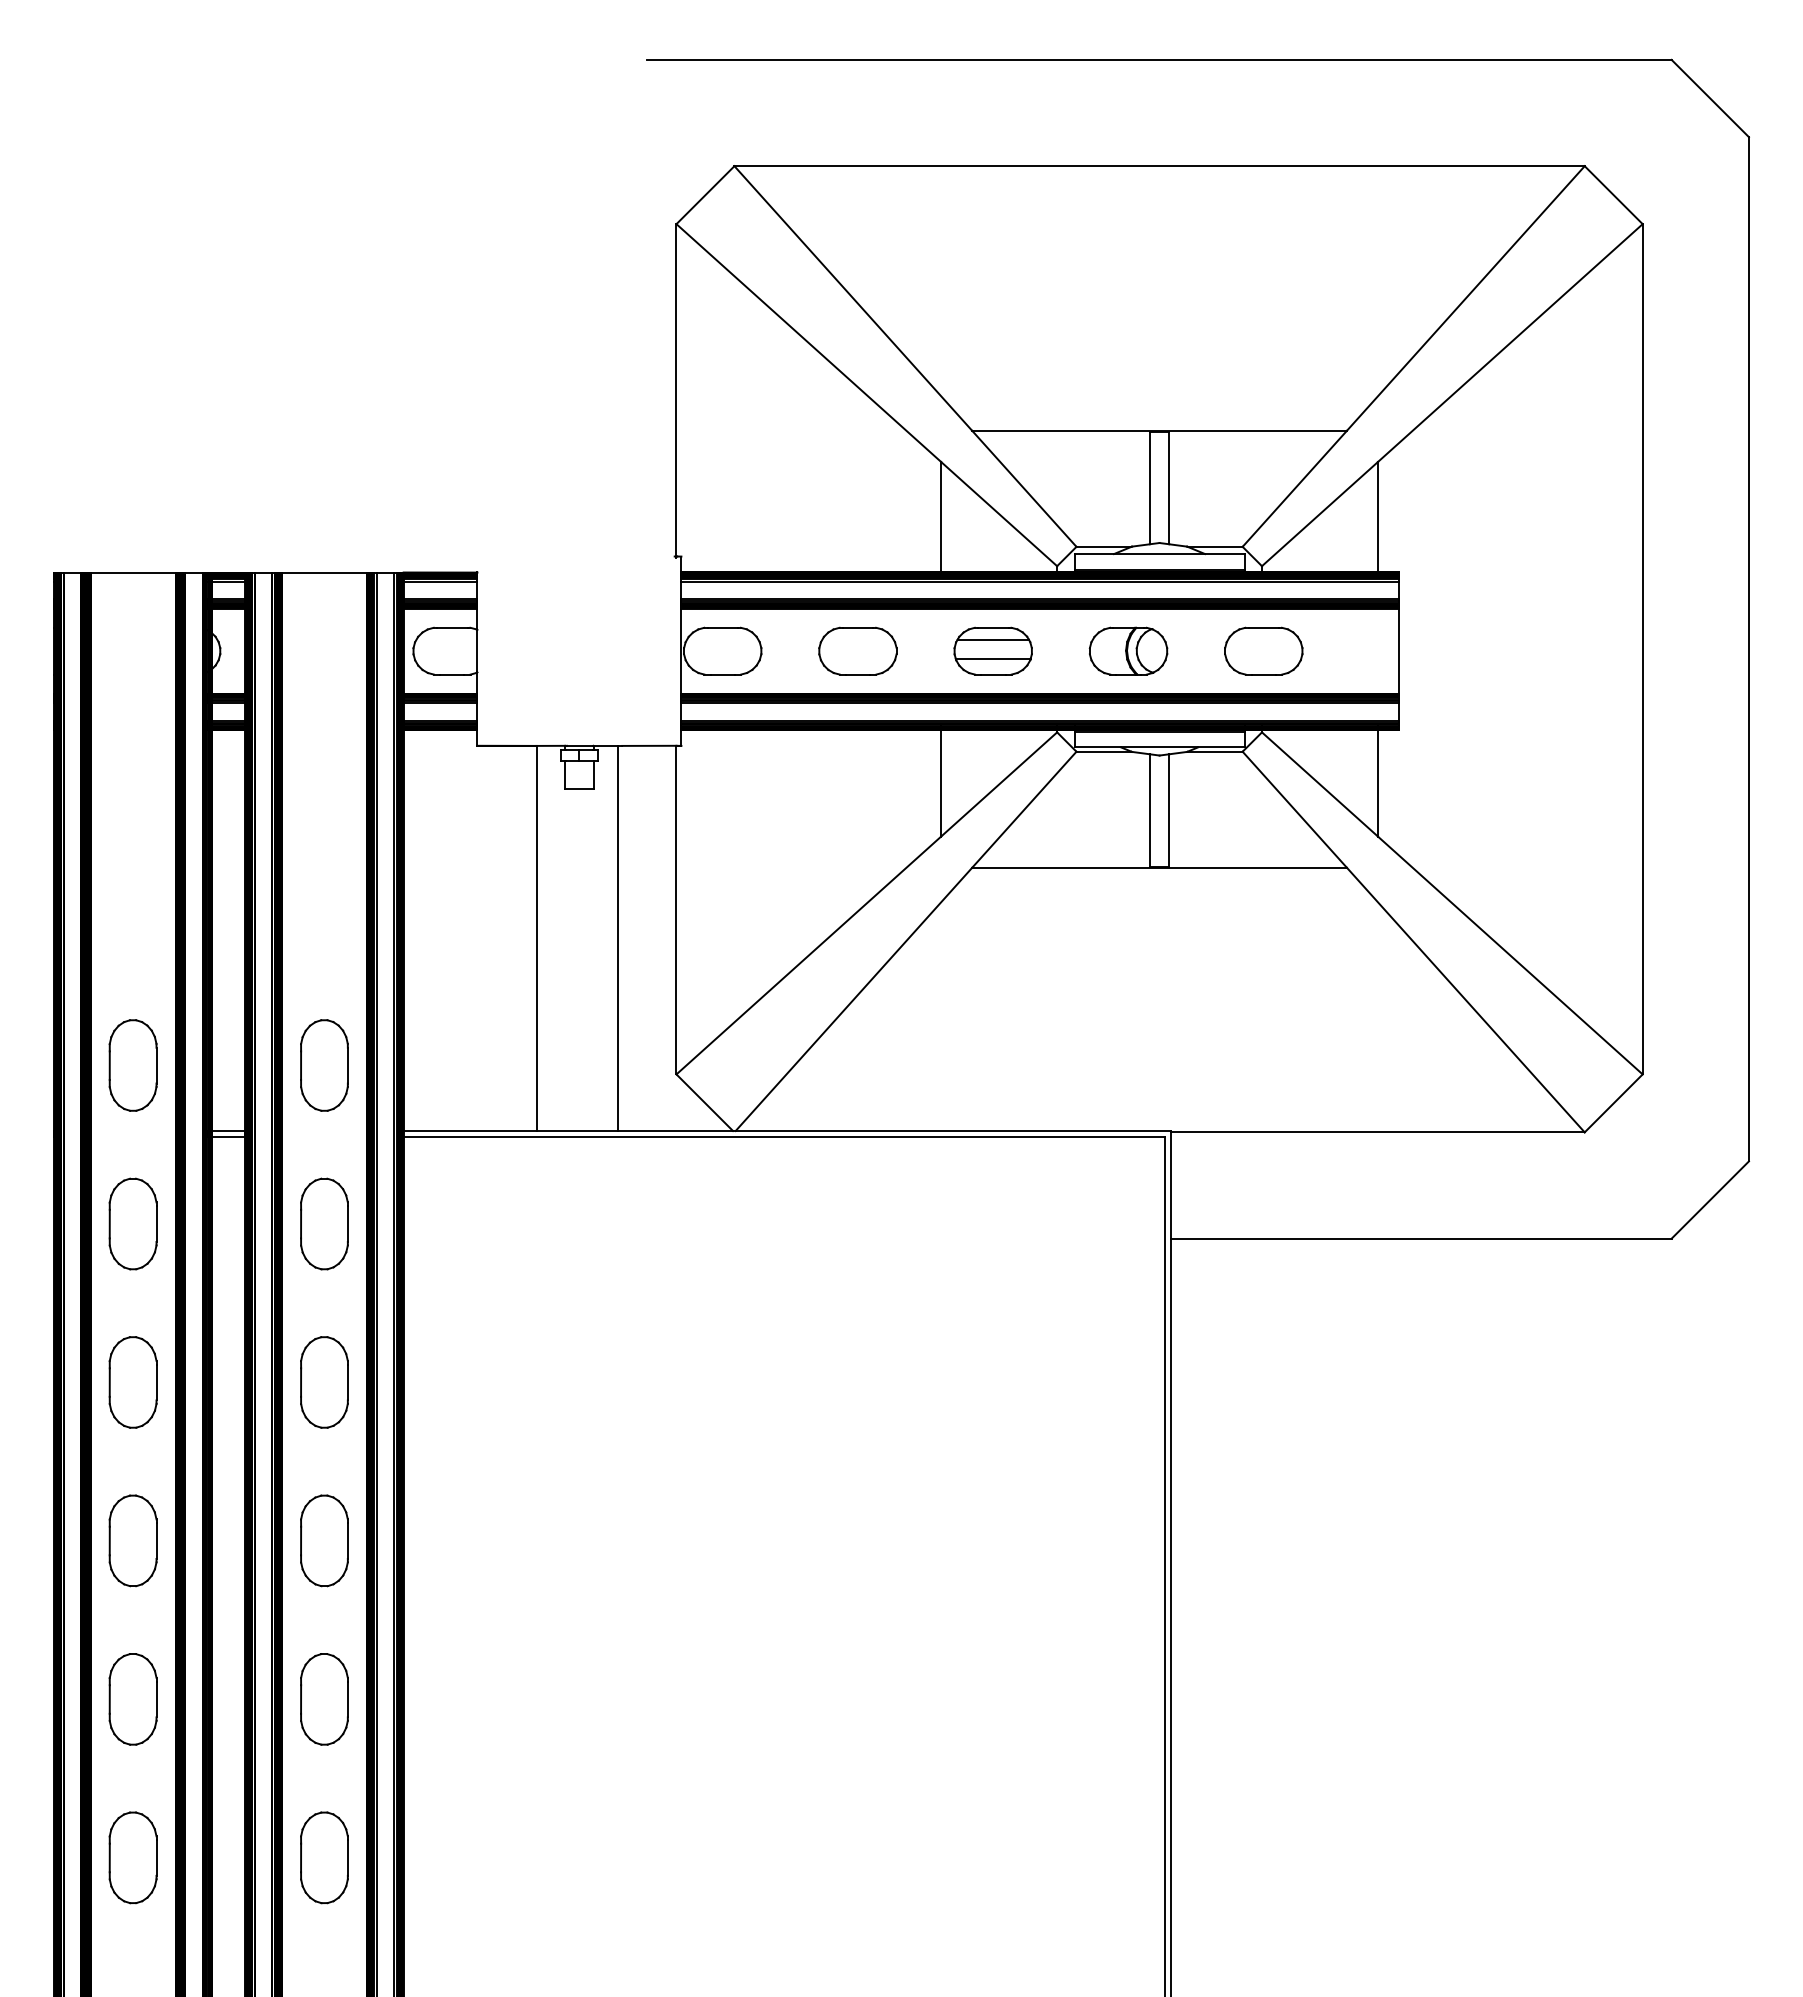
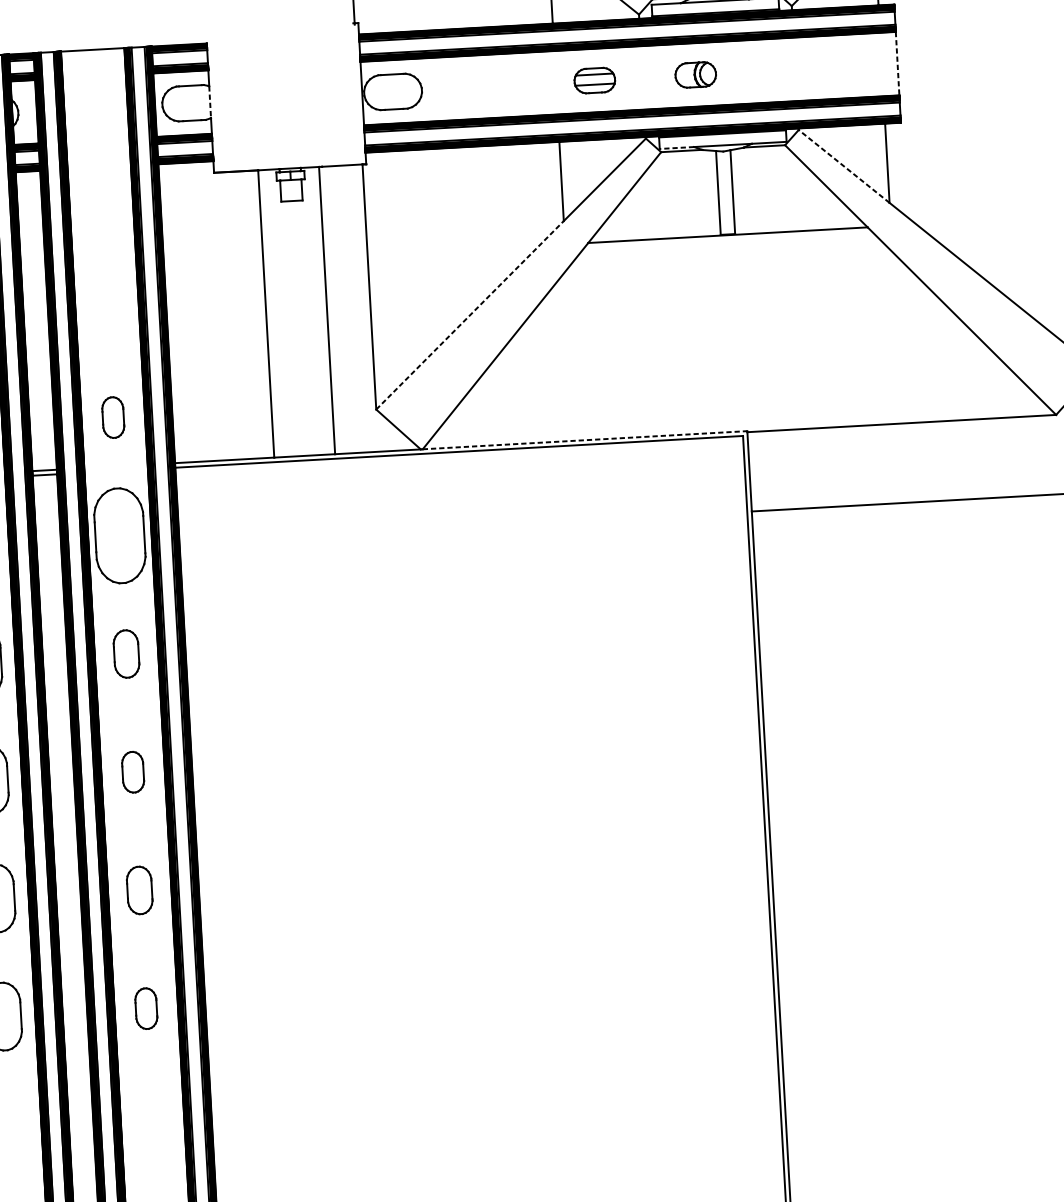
part: (857, 650) -> (493, 85), removed
part: (992, 650) -> (594, 80), size x0.7
part: (1128, 650) -> (695, 74), size x0.7
part: (1263, 650) -> (796, 68), removed
line: (477, 651) -> (210, 102), solid -> dashed
line: (1399, 651) -> (897, 63), solid -> dashed
line: (1097, 747) -> (676, 148), solid -> dashed
line: (1319, 784) -> (843, 166), solid -> dashed
line: (808, 955) -> (469, 315), solid -> dashed
part: (324, 1065) -> (113, 417), size x0.6
line: (953, 1131) -> (585, 440), solid -> dashed
part: (324, 1223) -> (119, 535), size x1.4
part: (324, 1382) -> (126, 654), size x0.7
part: (324, 1540) -> (133, 771), size x0.6
part: (324, 1699) -> (139, 890), size x0.7
part: (324, 1857) -> (146, 1008), size x0.6

